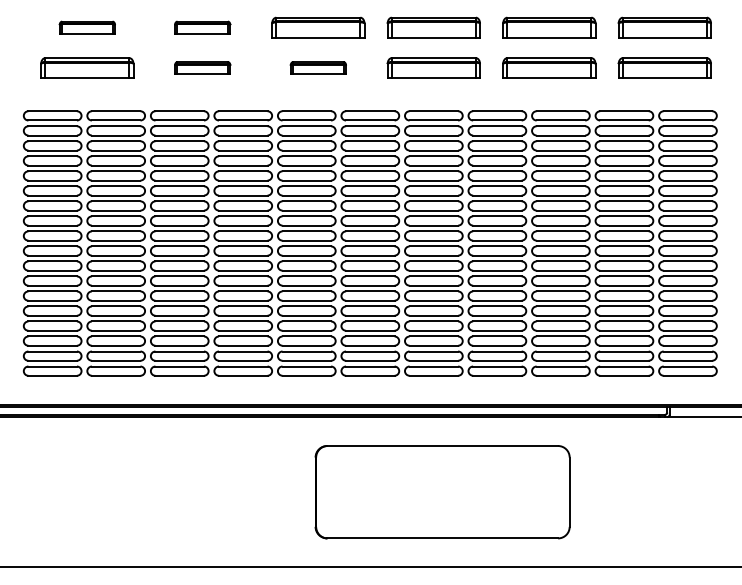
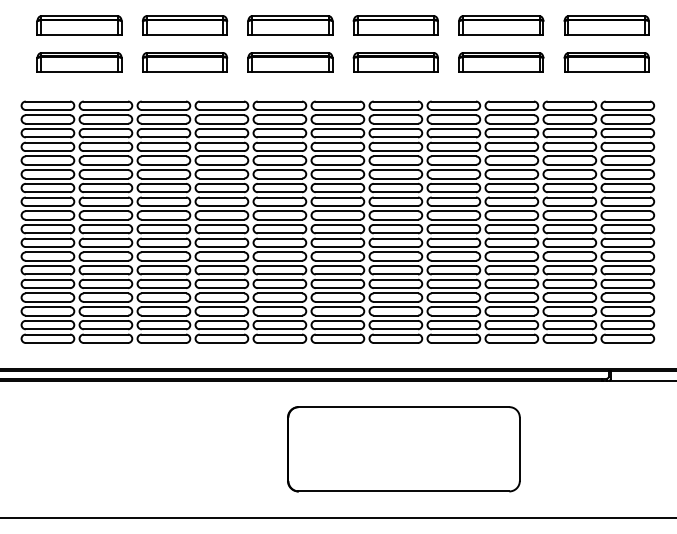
part: (87, 27) -> (79, 25), size x1.67
part: (202, 27) -> (184, 25), size x1.67
part: (202, 67) -> (184, 61), size x1.67
part: (318, 67) -> (290, 61), size x1.67

